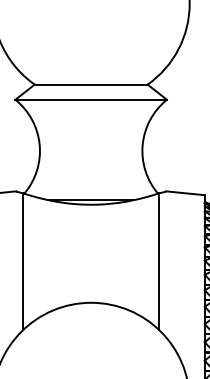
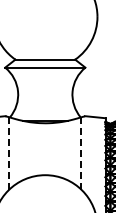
line: (23, 261) -> (9, 153), solid -> dashed
line: (159, 261) -> (81, 153), solid -> dashed

